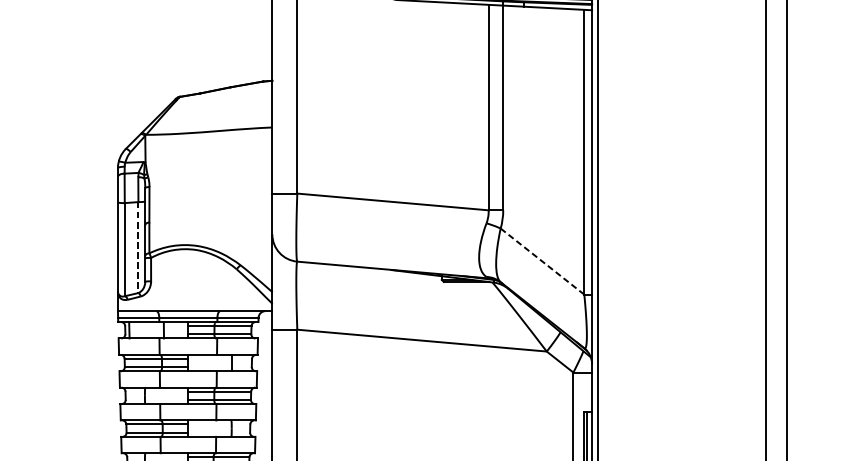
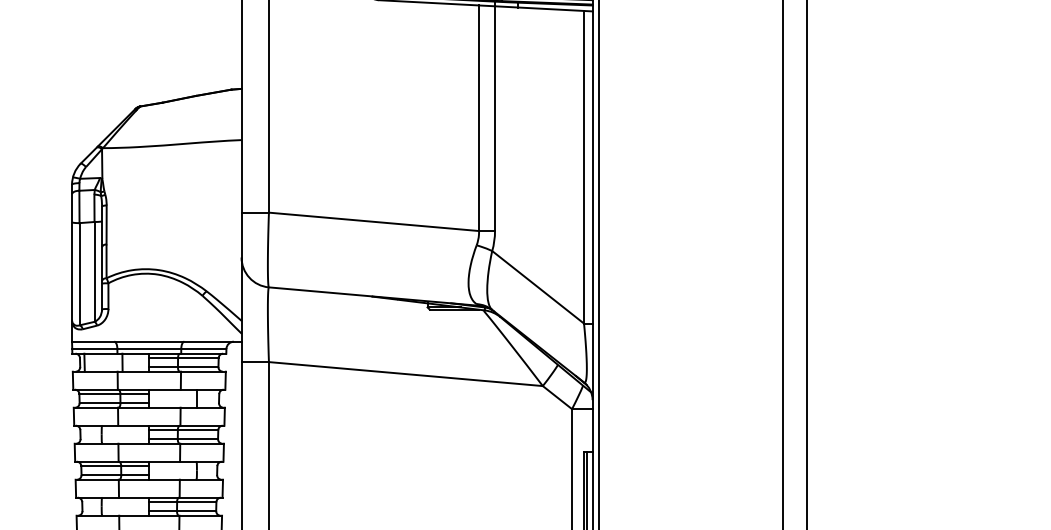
line: (138, 247) -> (94, 271), dashed -> solid
line: (542, 261) -> (538, 287), dashed -> solid

